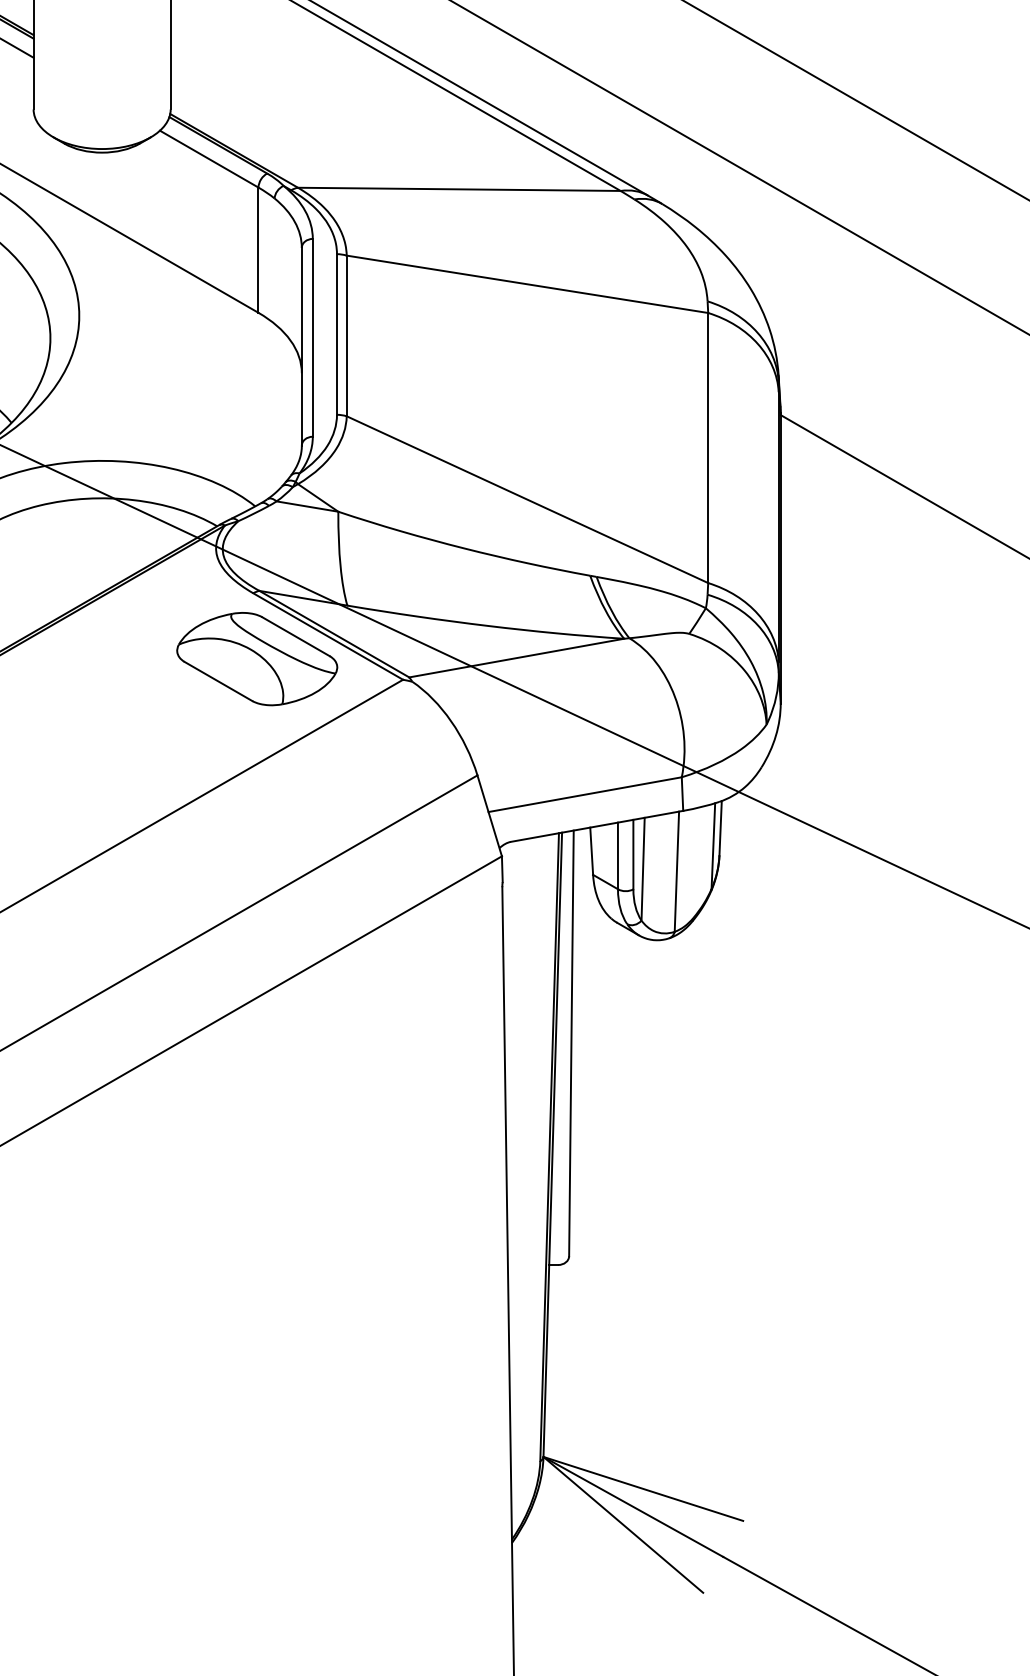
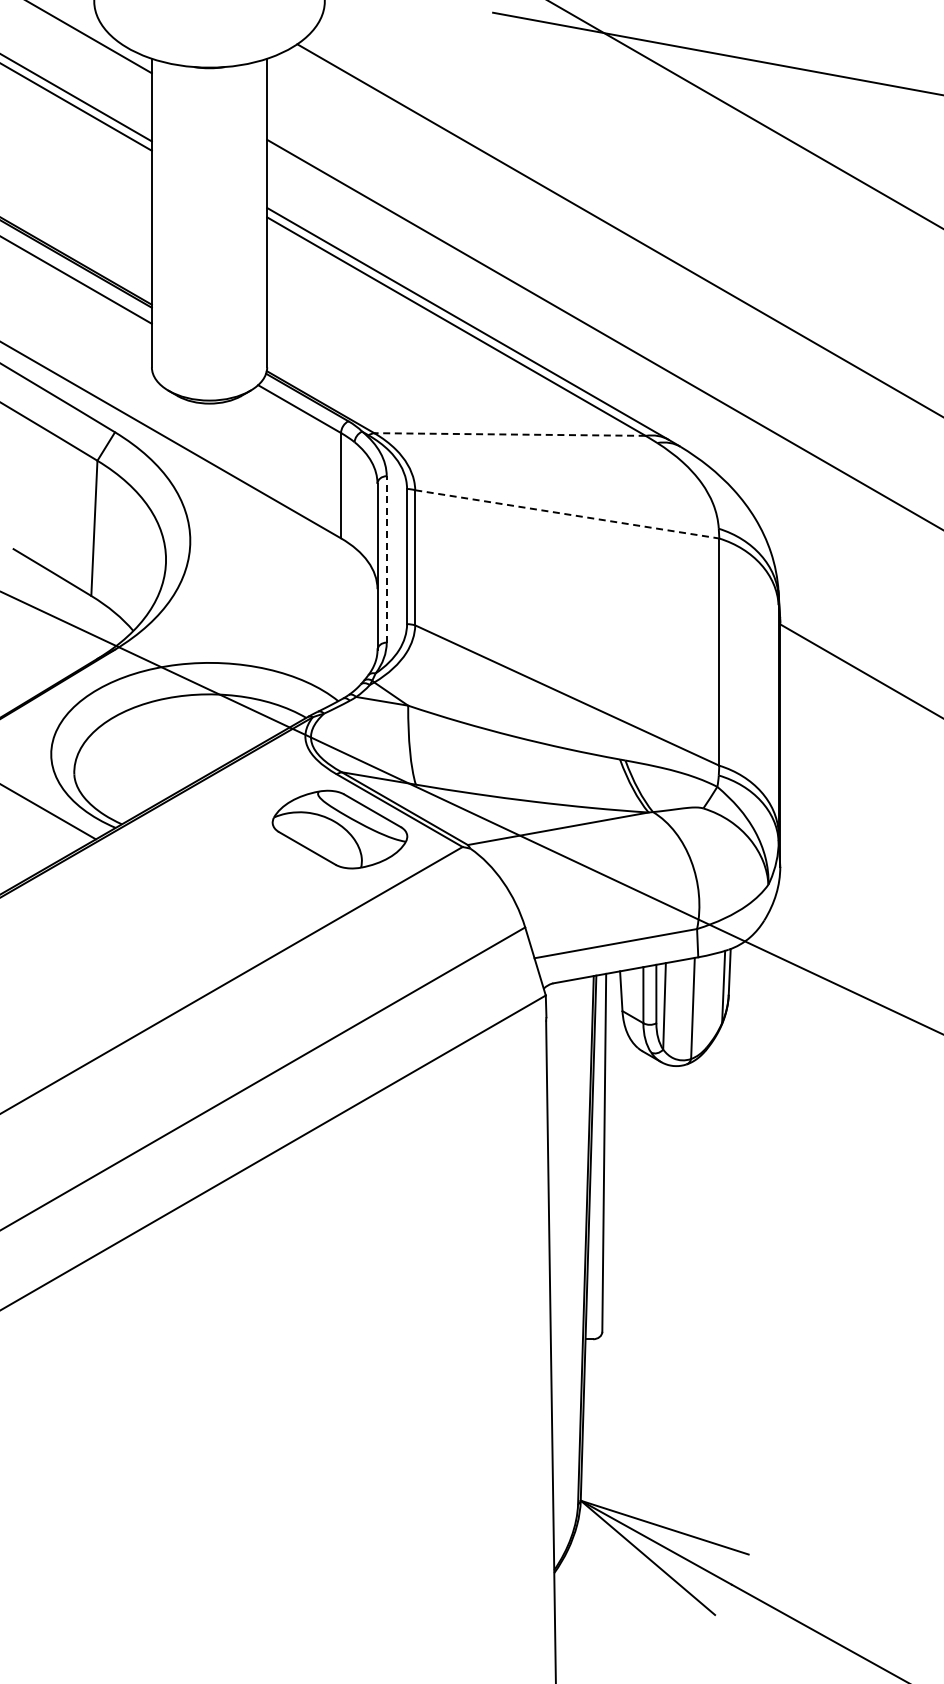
line: (458, 189) -> (509, 434), solid -> dashed
line: (527, 284) -> (567, 514), solid -> dashed
line: (312, 336) -> (386, 558), solid -> dashed

